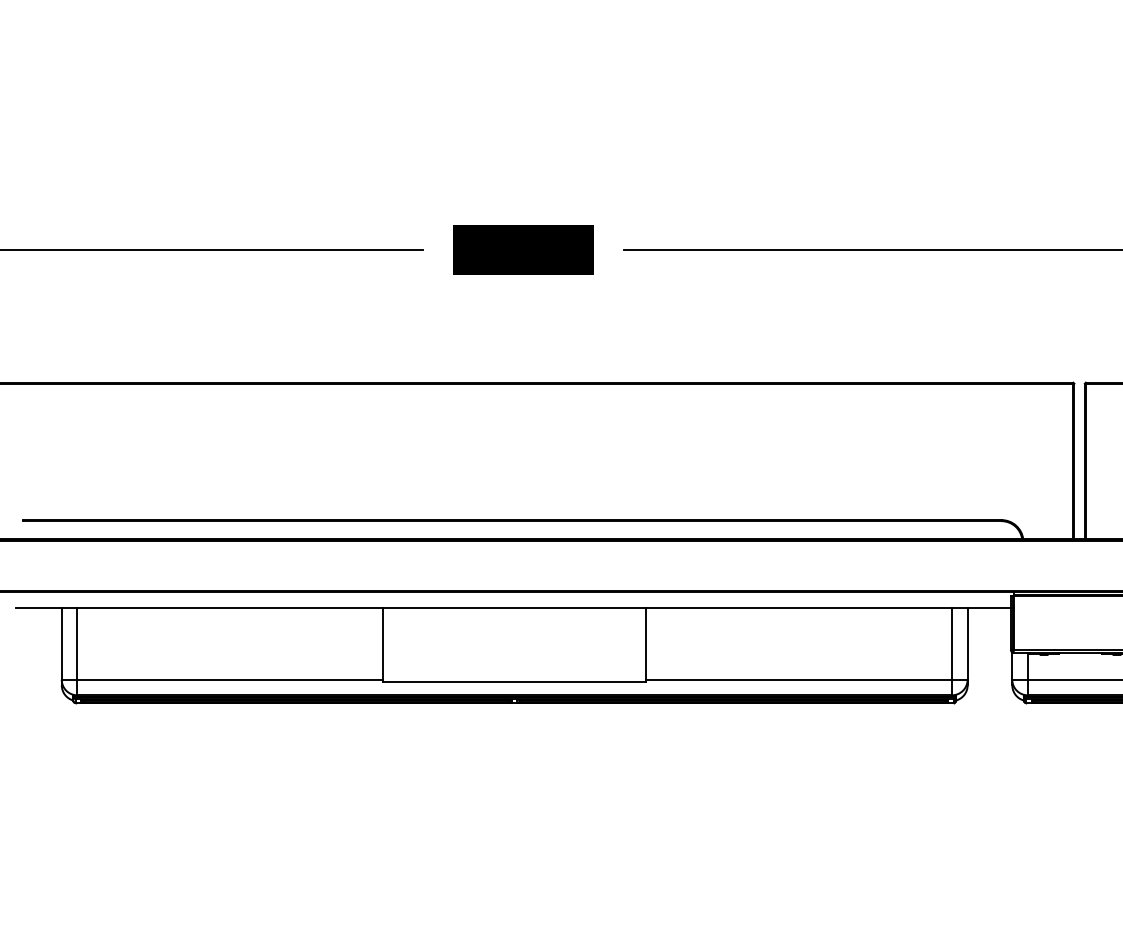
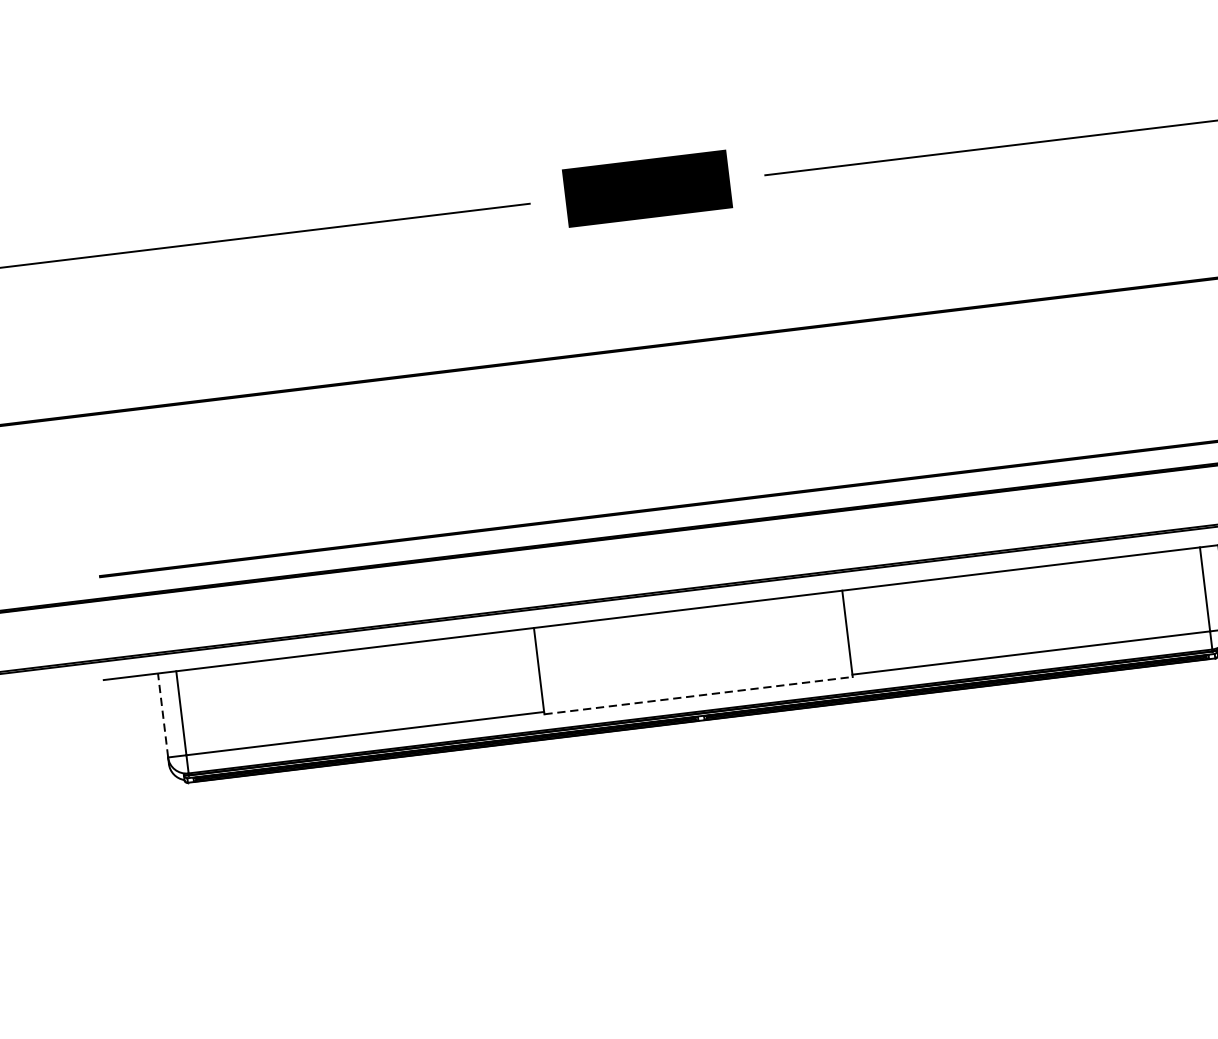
line: (61, 643) -> (162, 714), solid -> dashed
line: (514, 681) -> (698, 695), solid -> dashed

